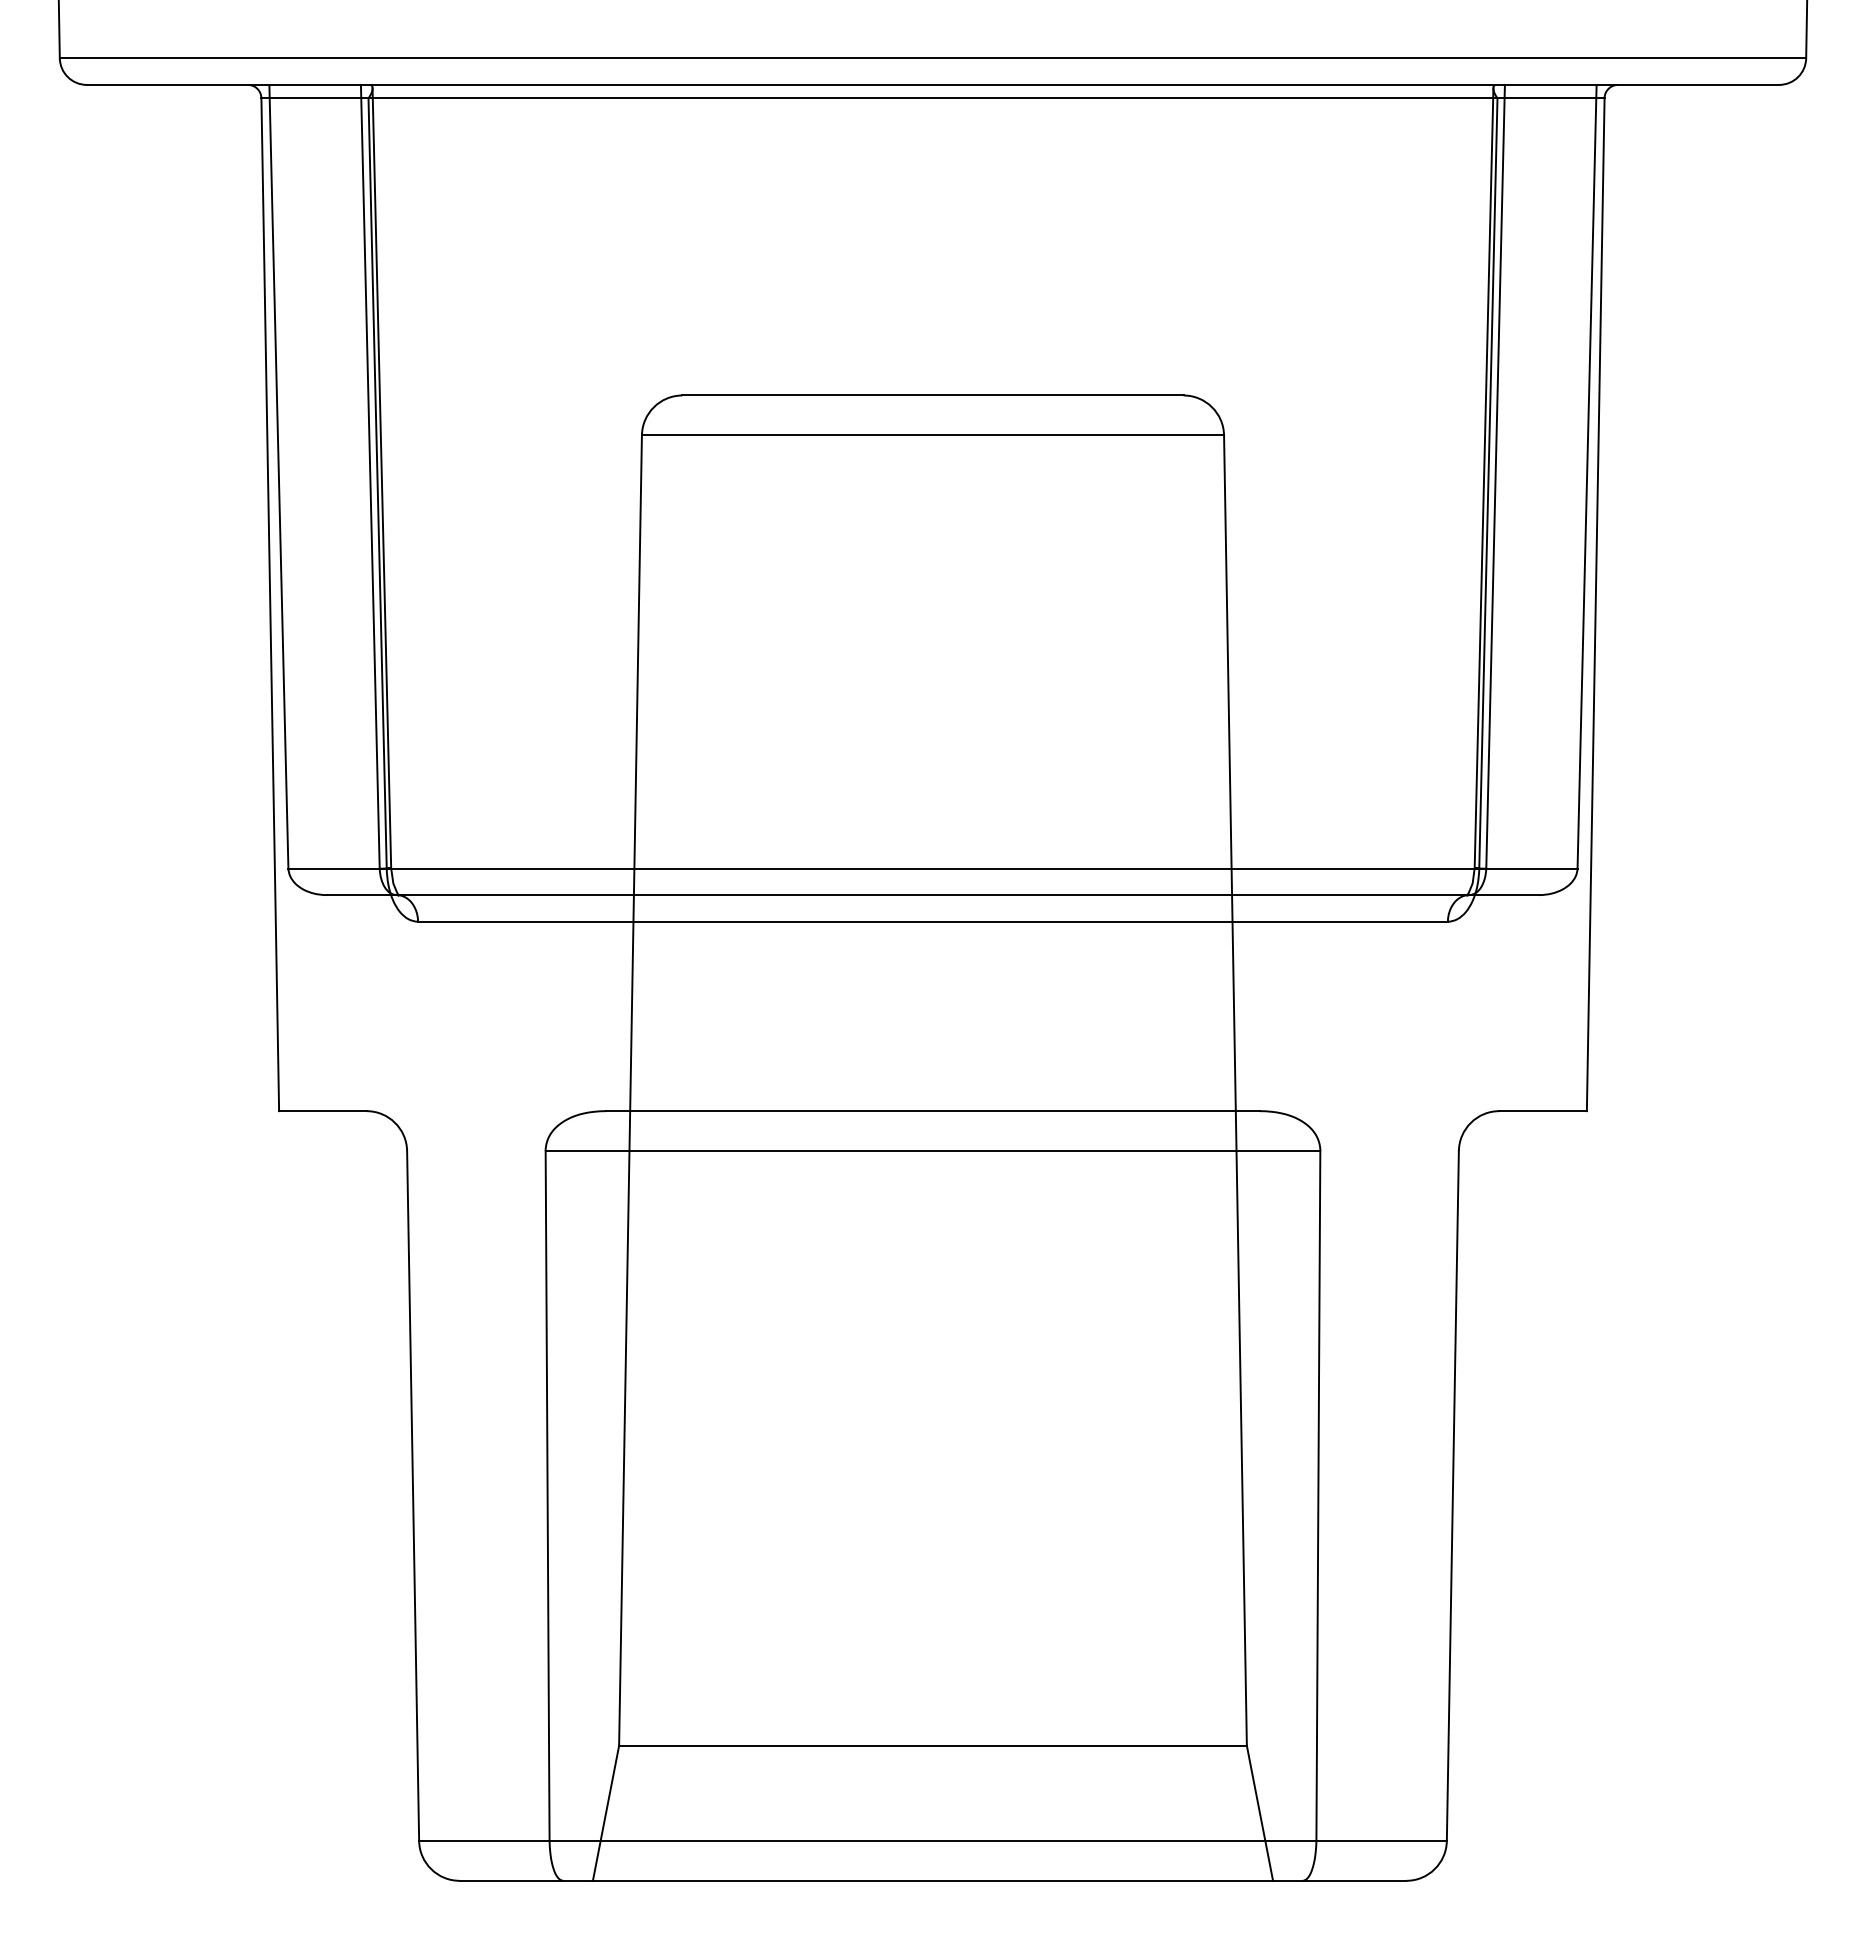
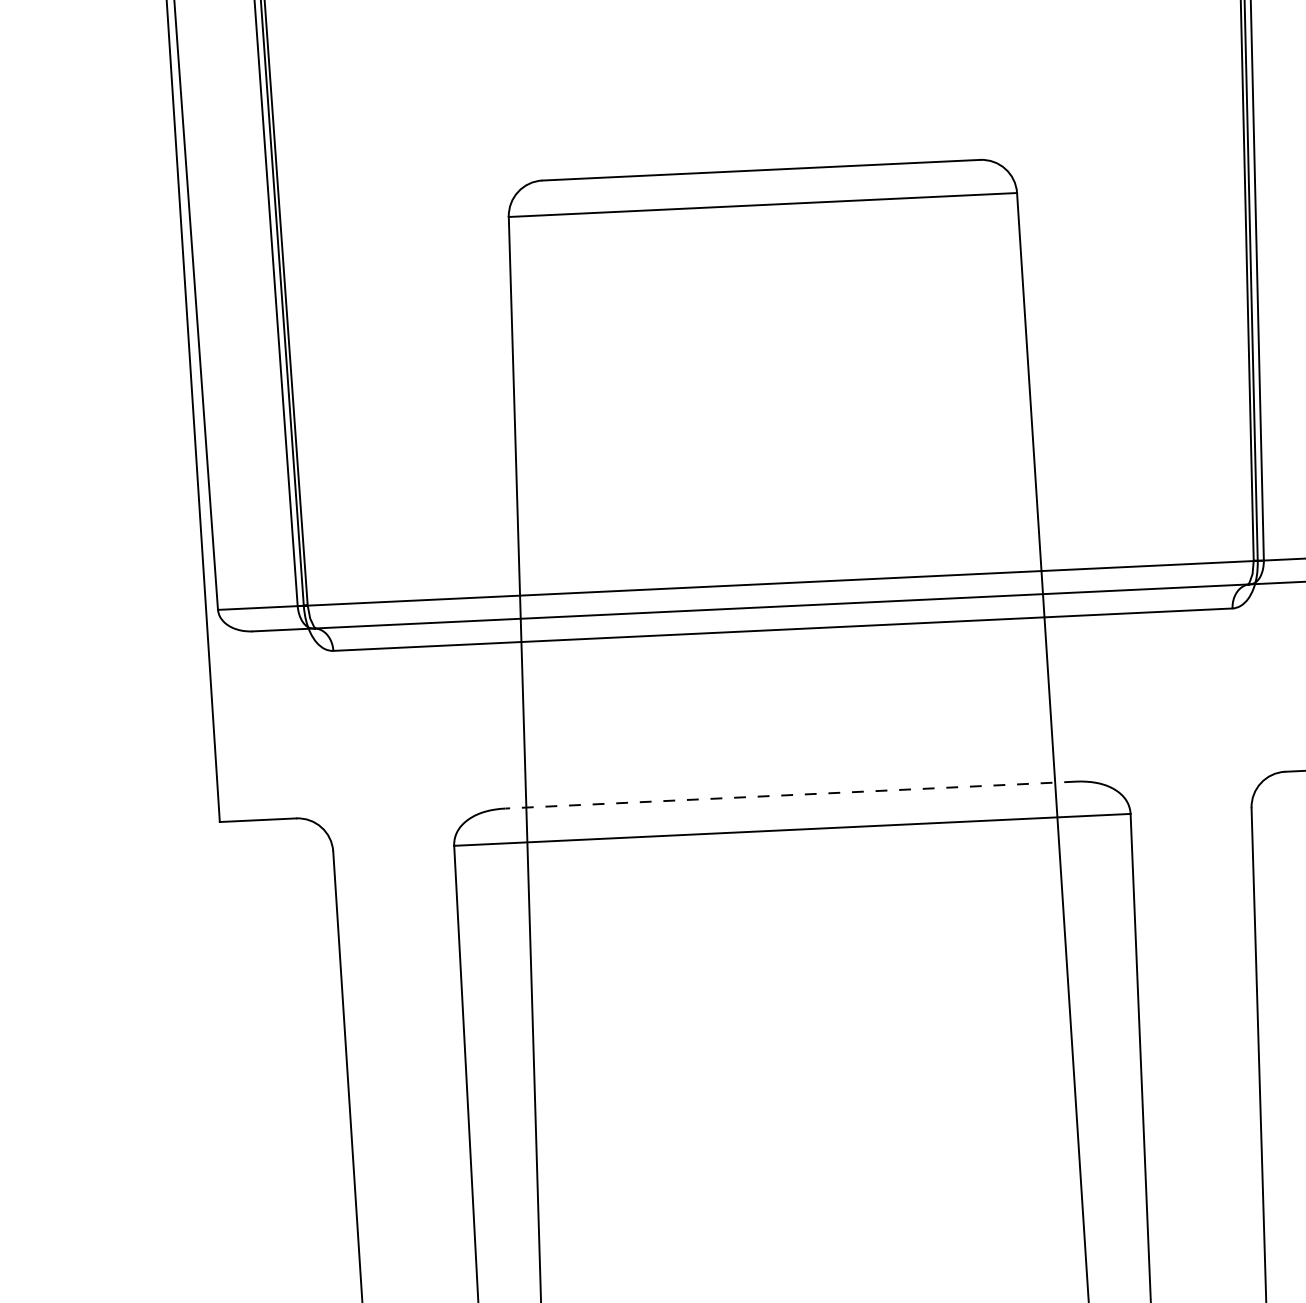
line: (933, 1111) -> (791, 795), solid -> dashed

